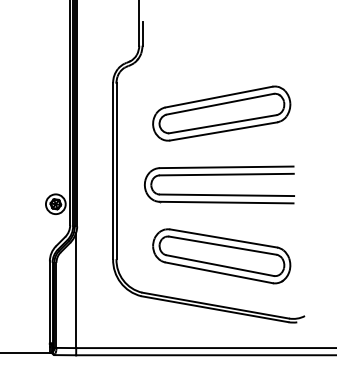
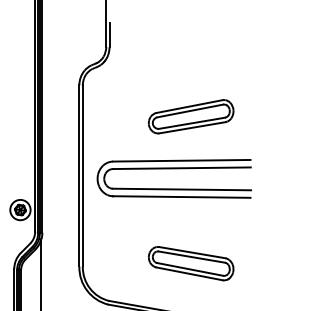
part: (221, 113) -> (190, 116), size x0.6
part: (219, 175) -> (174, 169), moved
part: (221, 256) -> (190, 263), size x0.6

